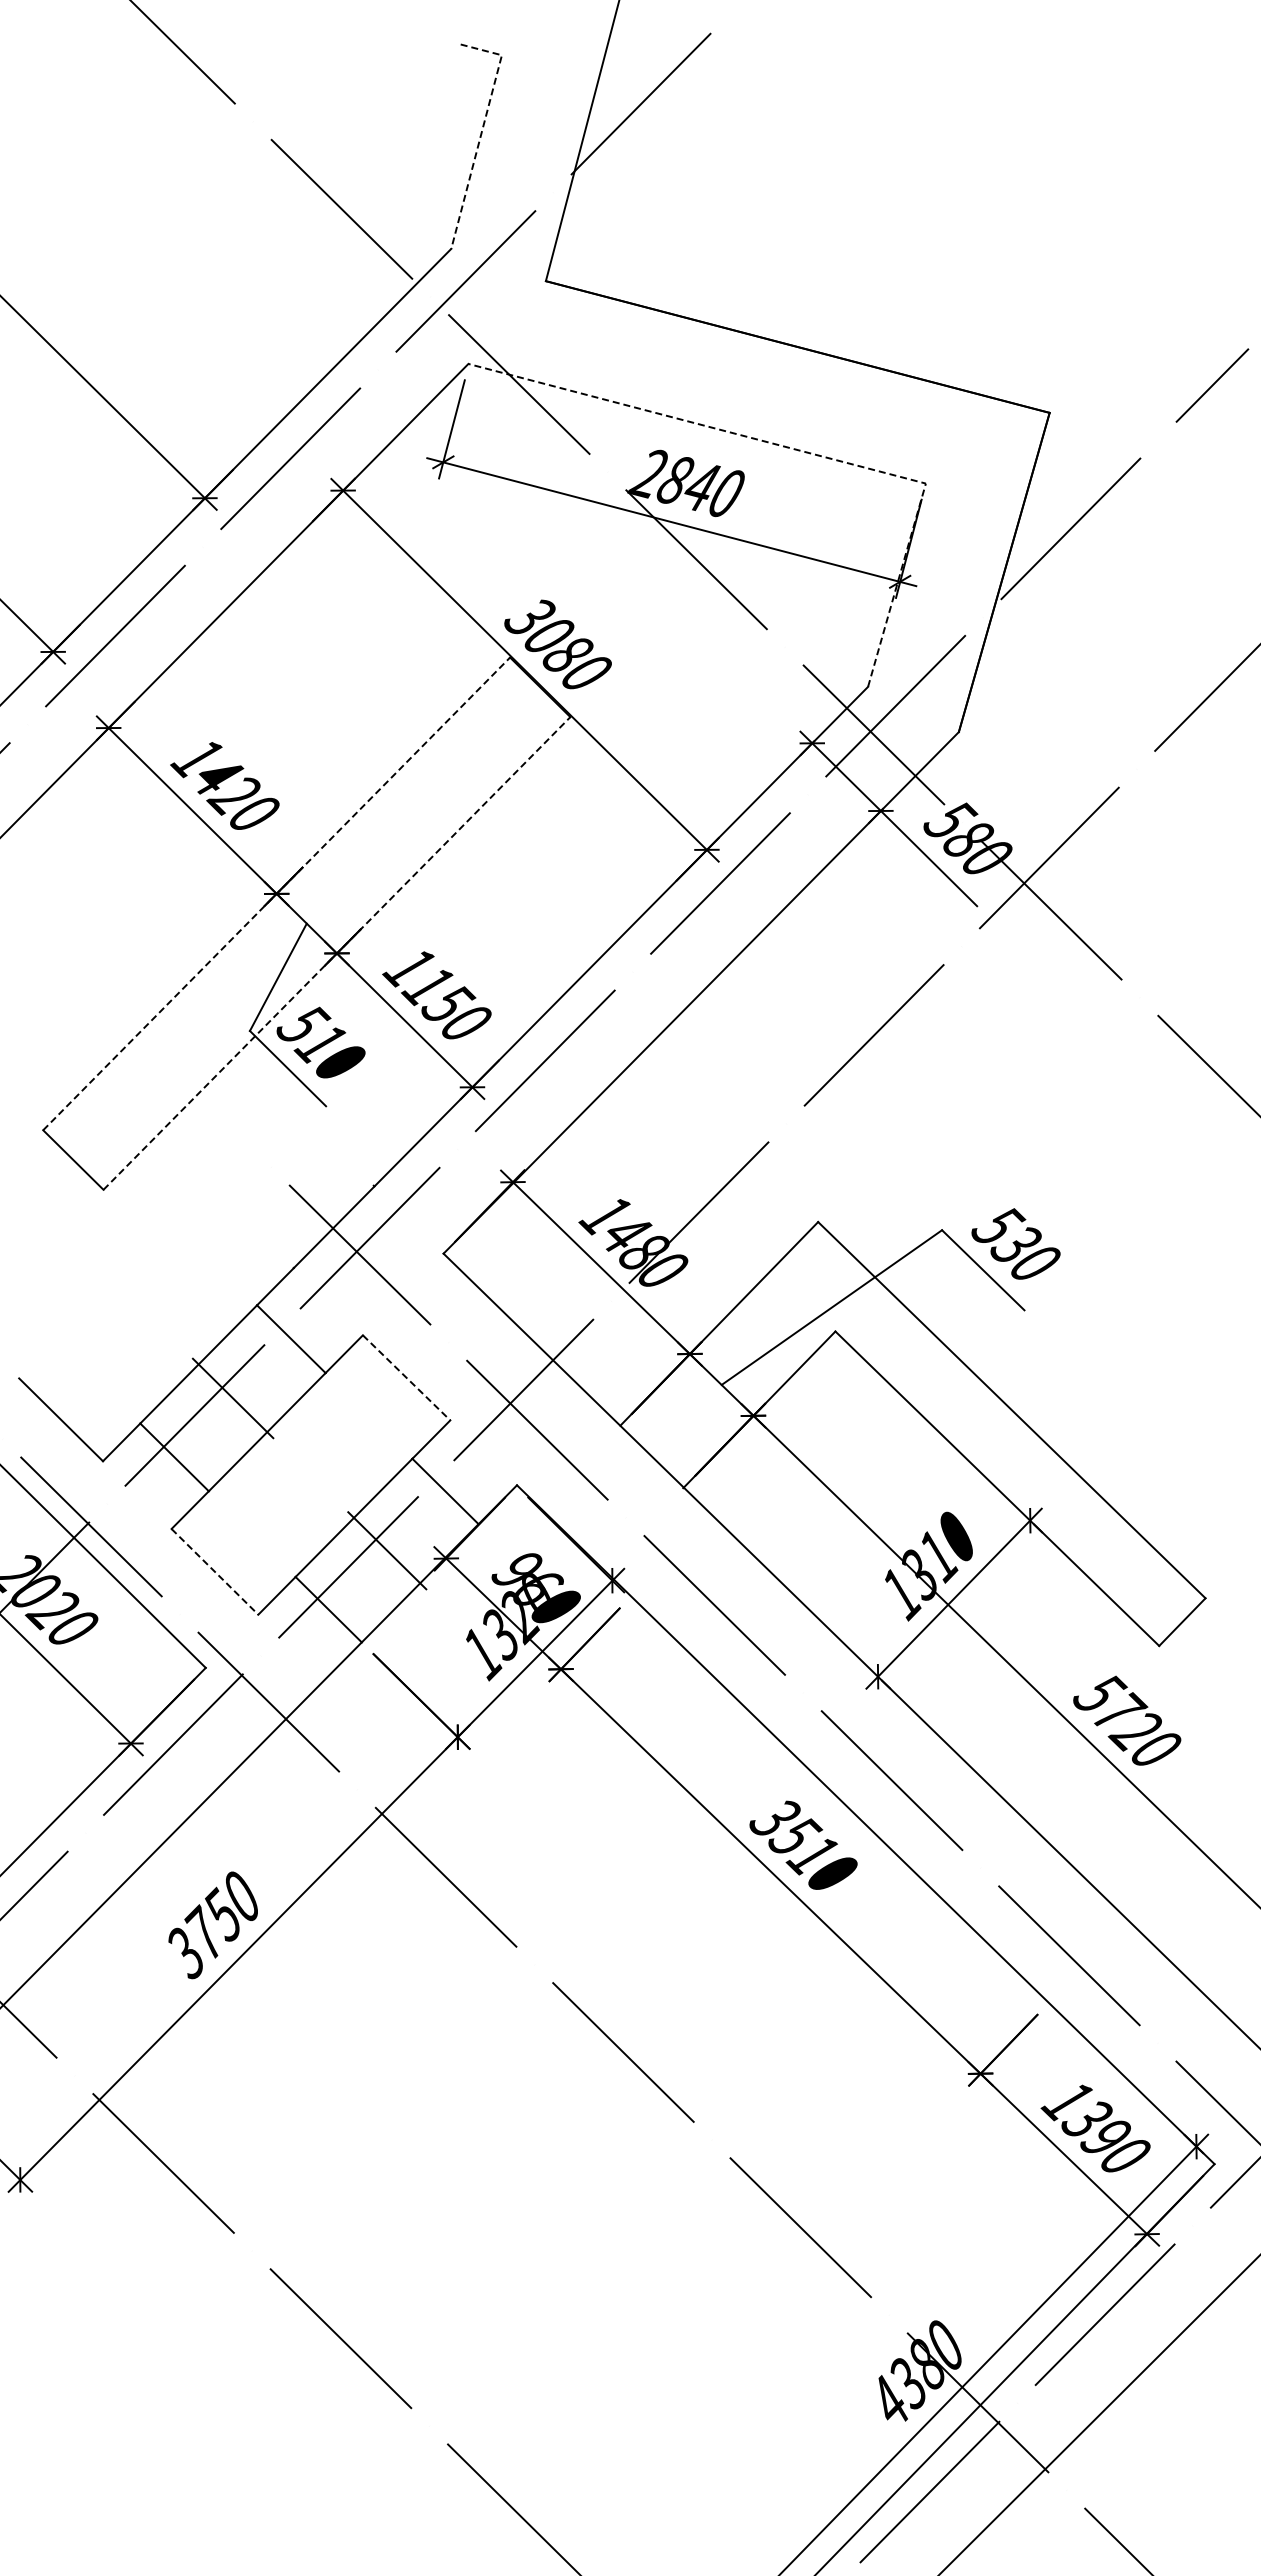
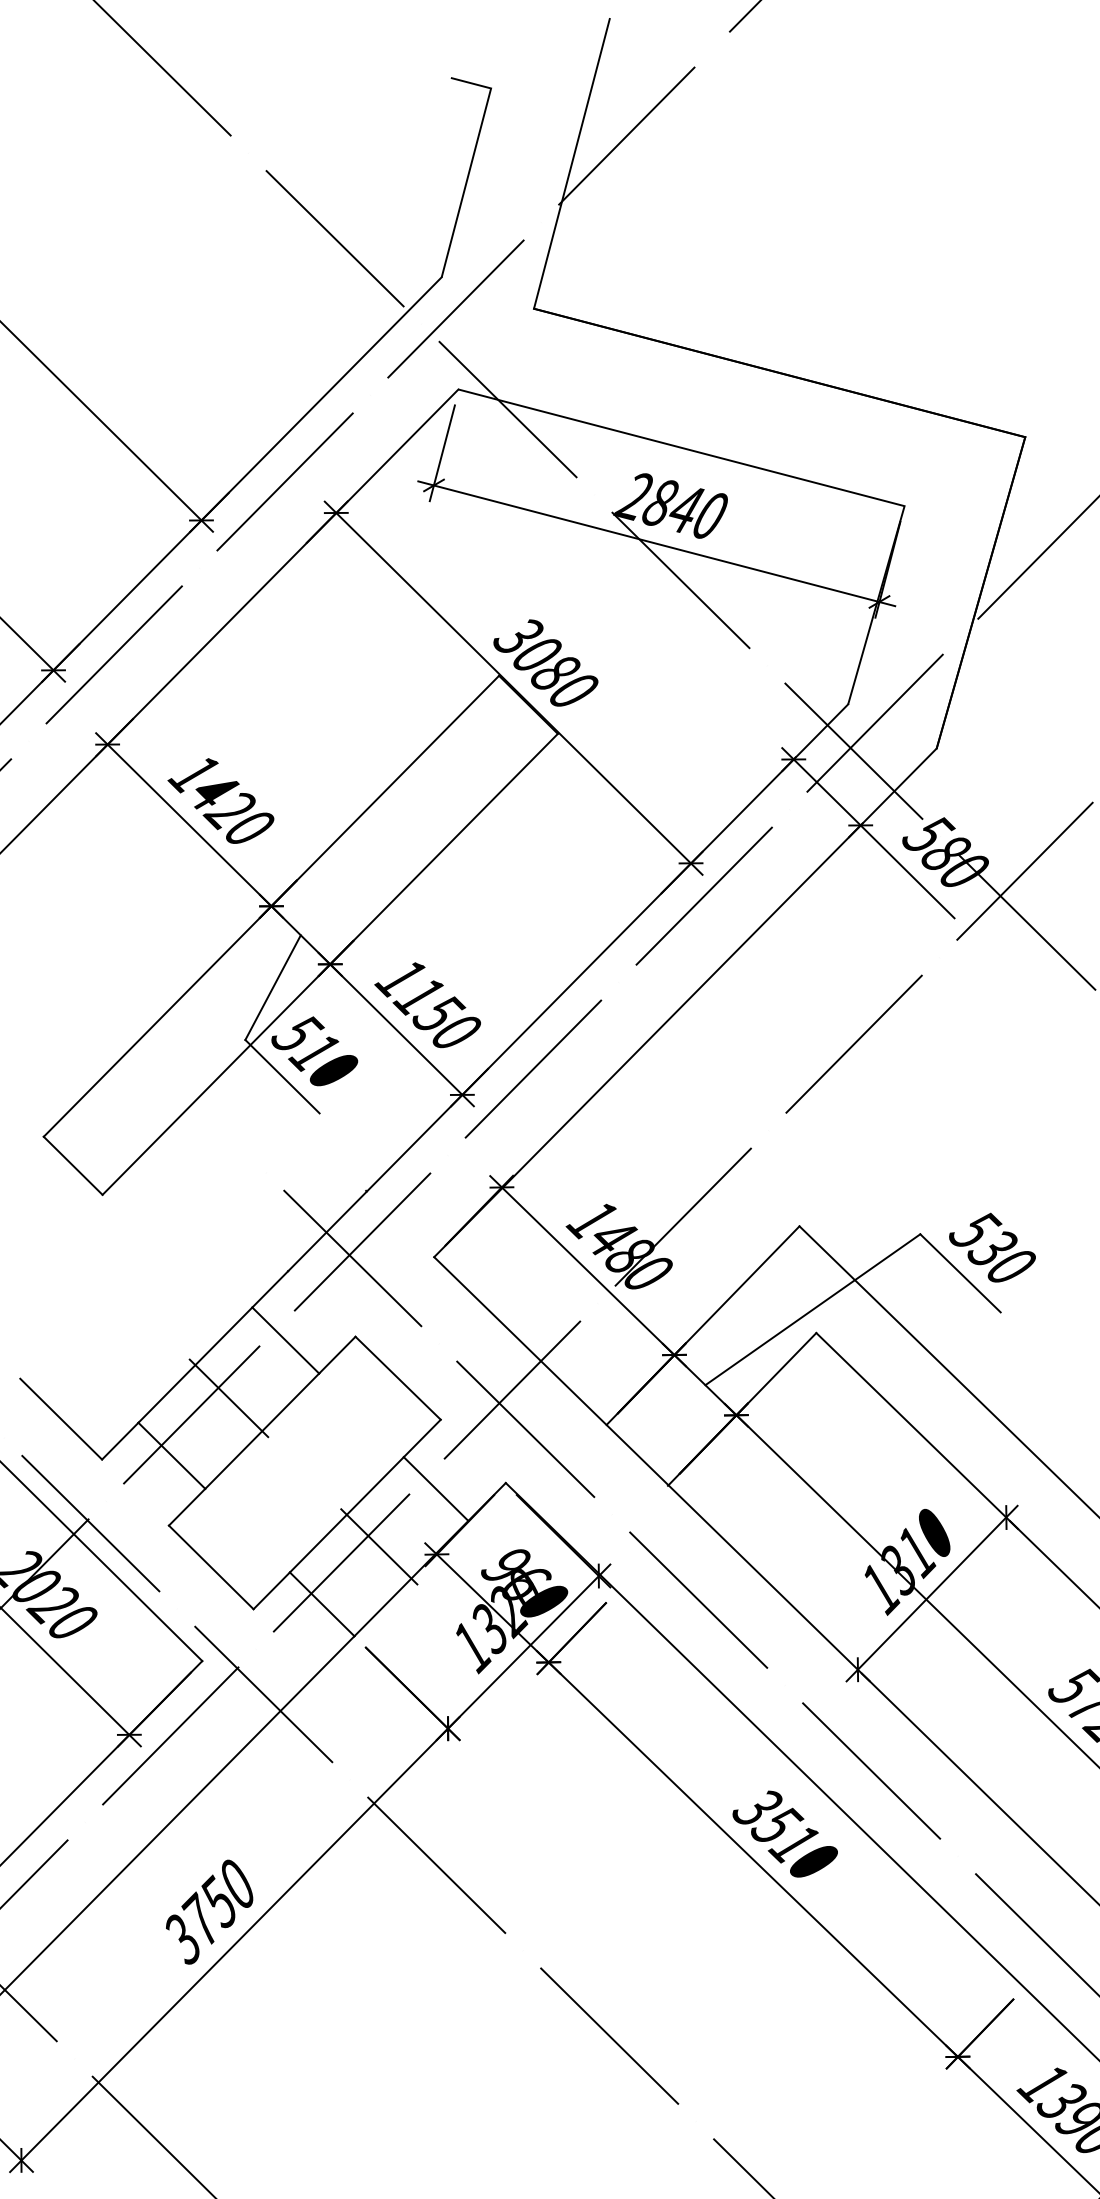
line: (482, 131) -> (472, 162), dashed -> solid
line: (800, 450) -> (782, 473), dashed -> solid
line: (277, 893) -> (272, 905), dashed -> solid
line: (337, 953) -> (330, 964), dashed -> solid
line: (406, 1377) -> (398, 1377), dashed -> solid
line: (214, 1571) -> (210, 1567), dashed -> solid

